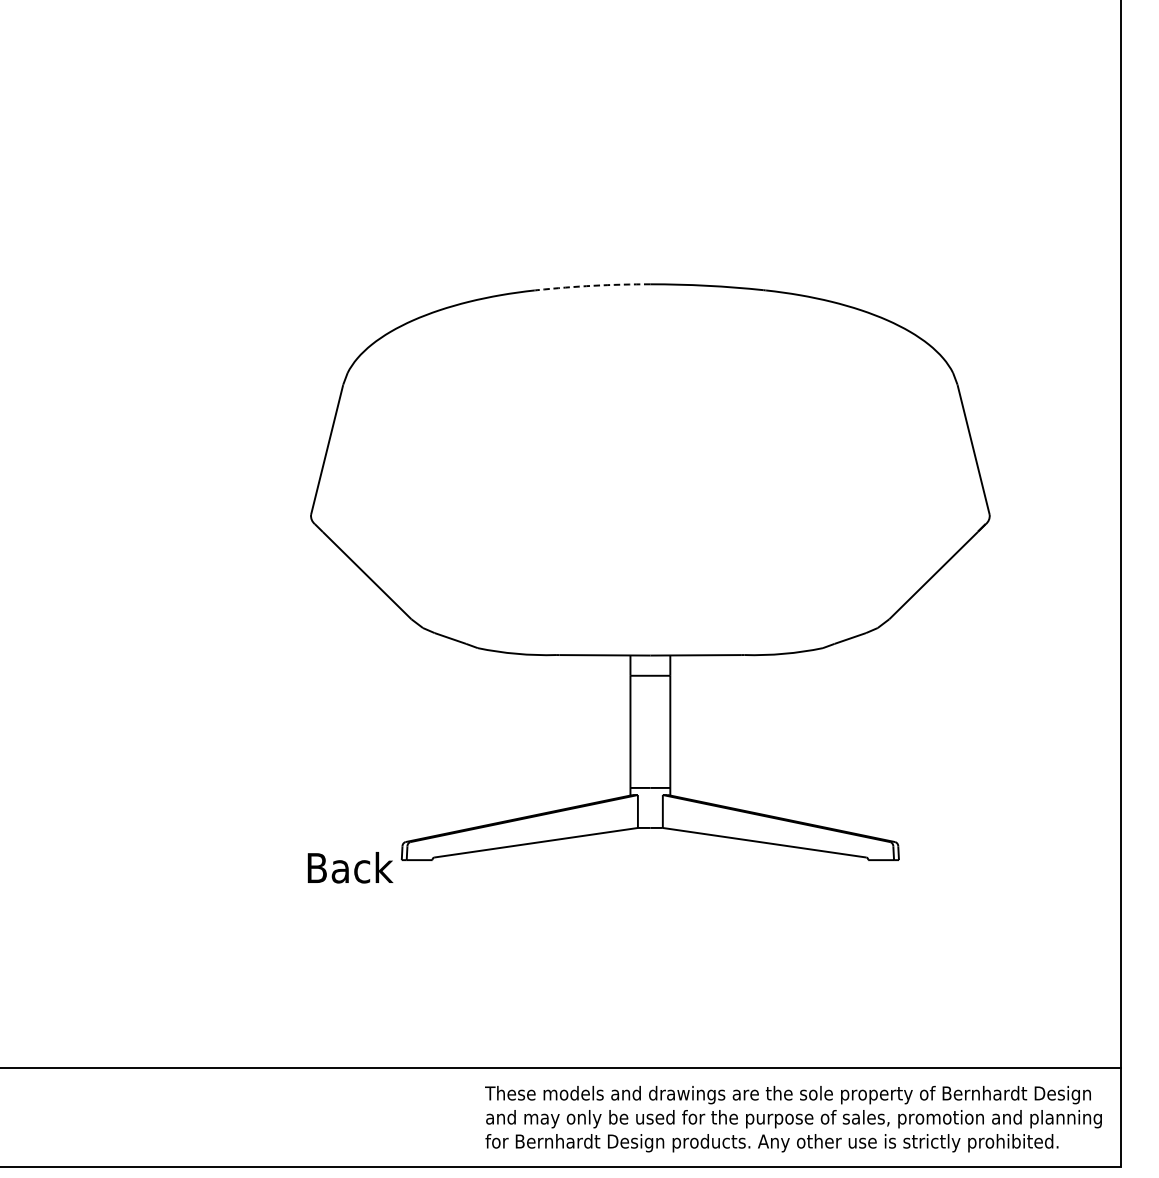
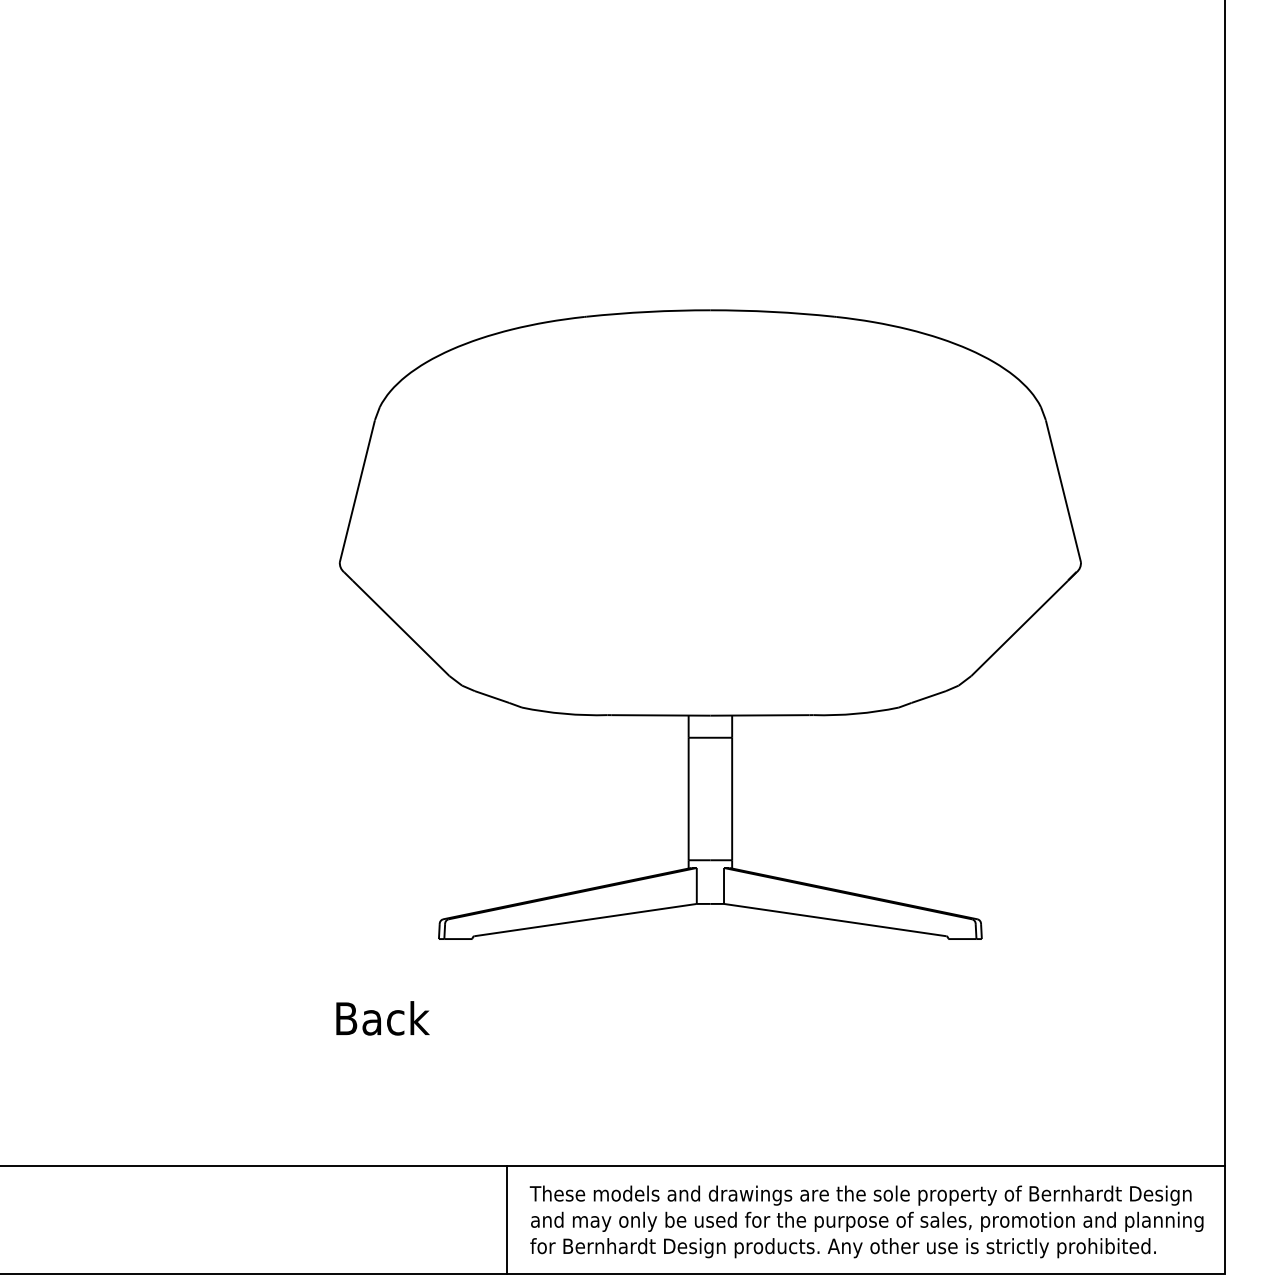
arc: (593, 285) -> (648, 311), dashed -> solid
text: (350, 867) -> (382, 1018), moved
line: (463, 1116) -> (506, 1219), added

